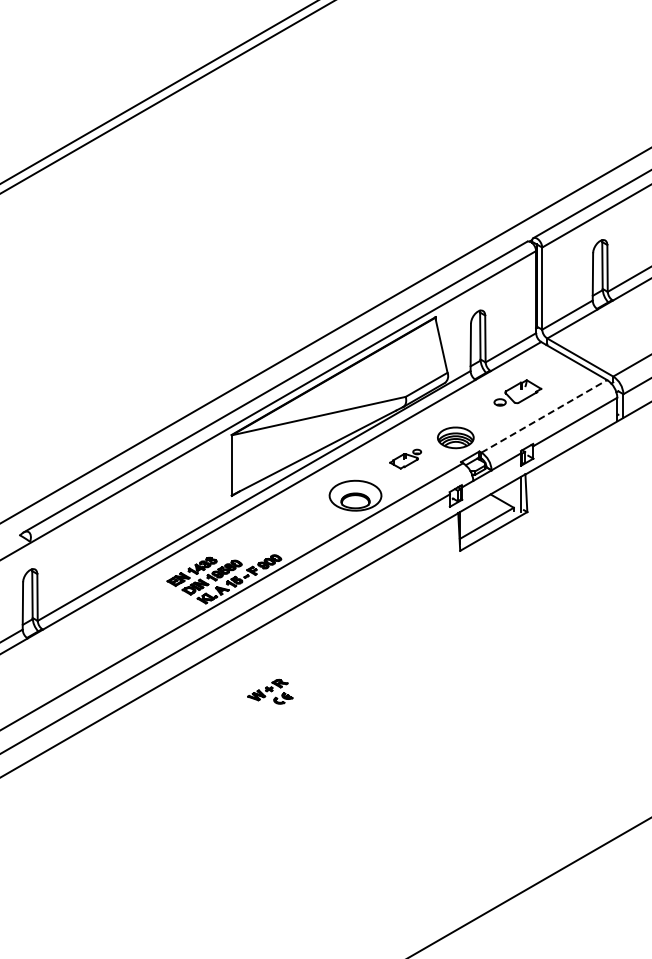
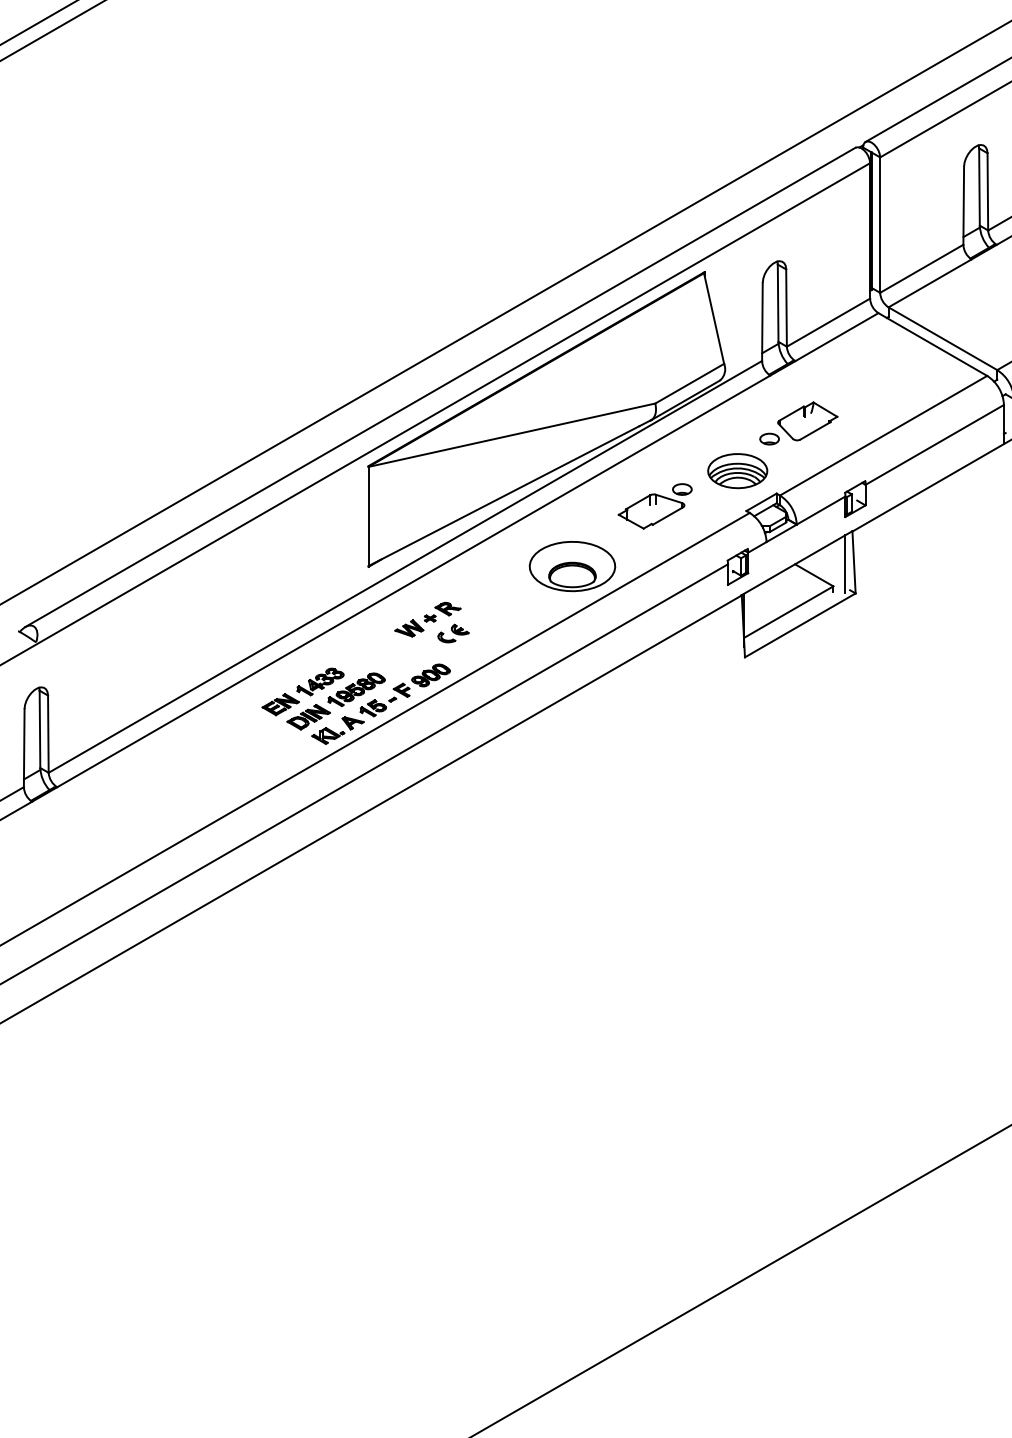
part: (517, 392) -> (798, 422), moved
line: (544, 416) -> (883, 435), dashed -> solid
part: (405, 458) -> (654, 505), size x1.43
part: (270, 691) -> (432, 622), moved

